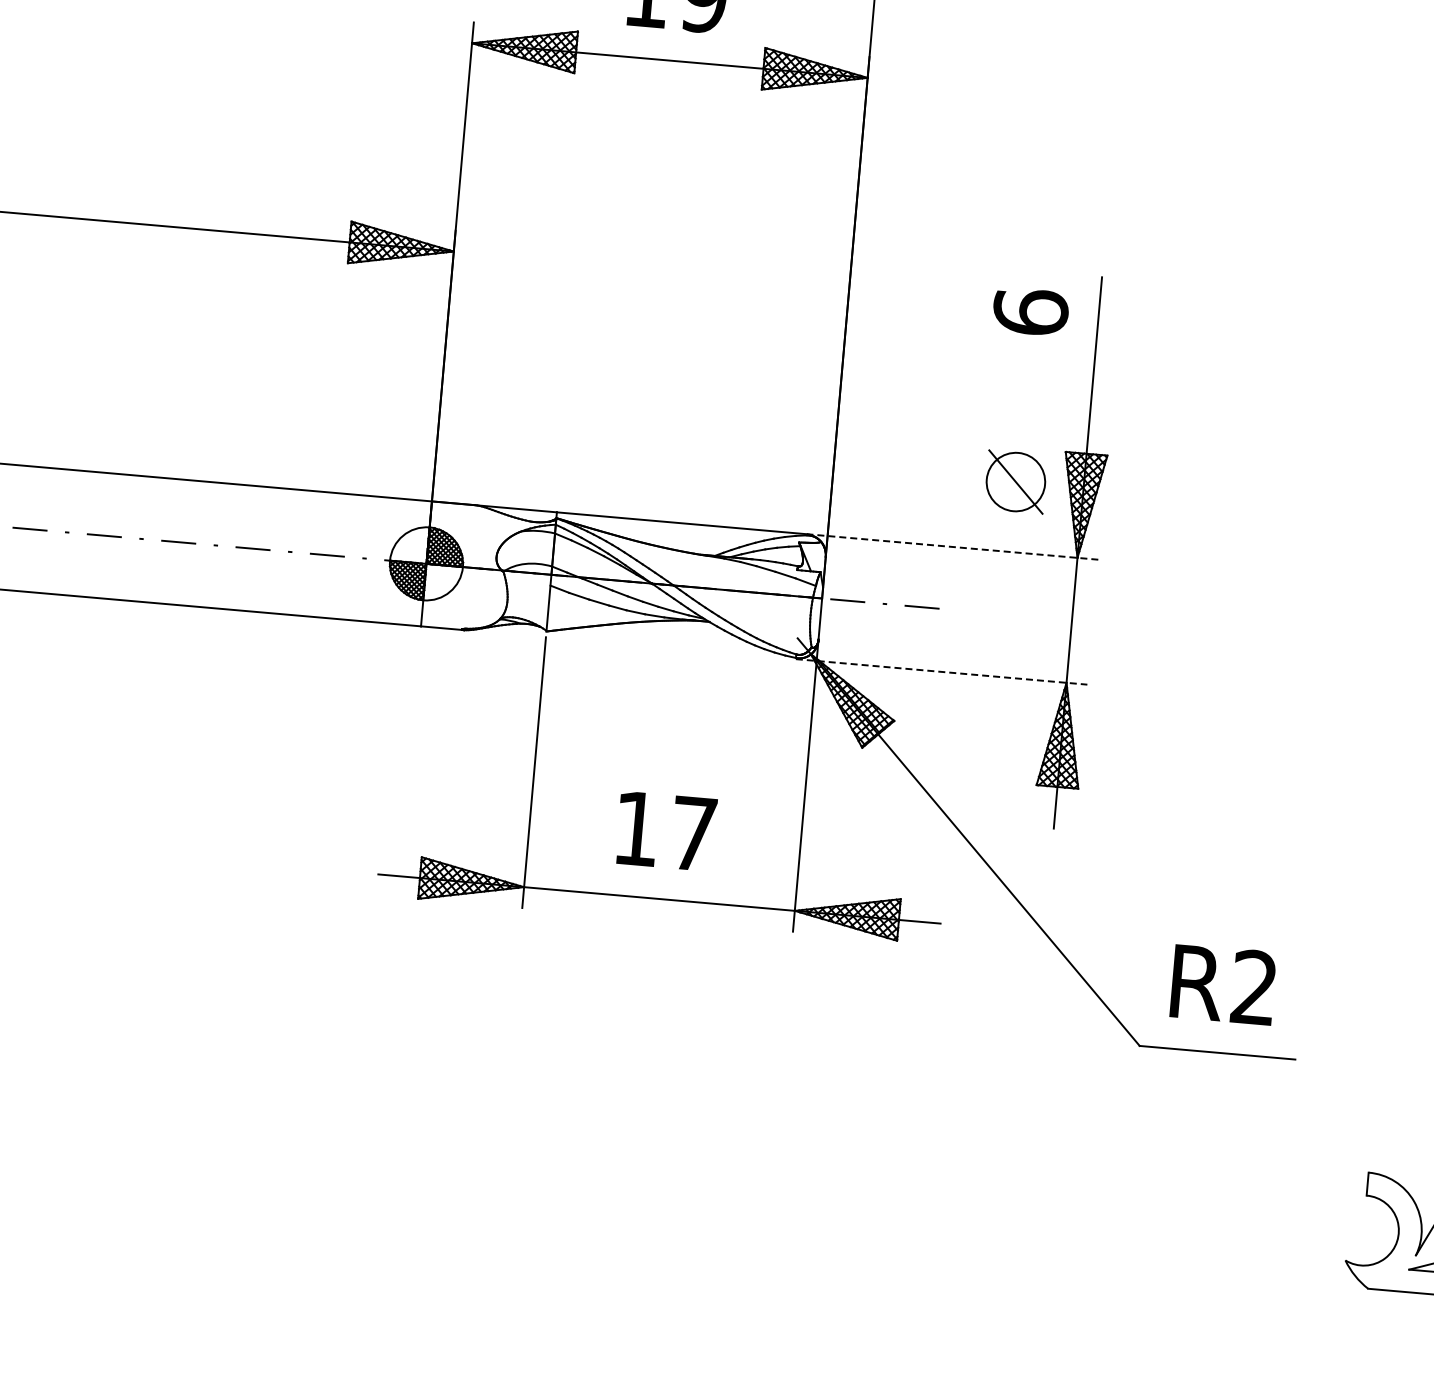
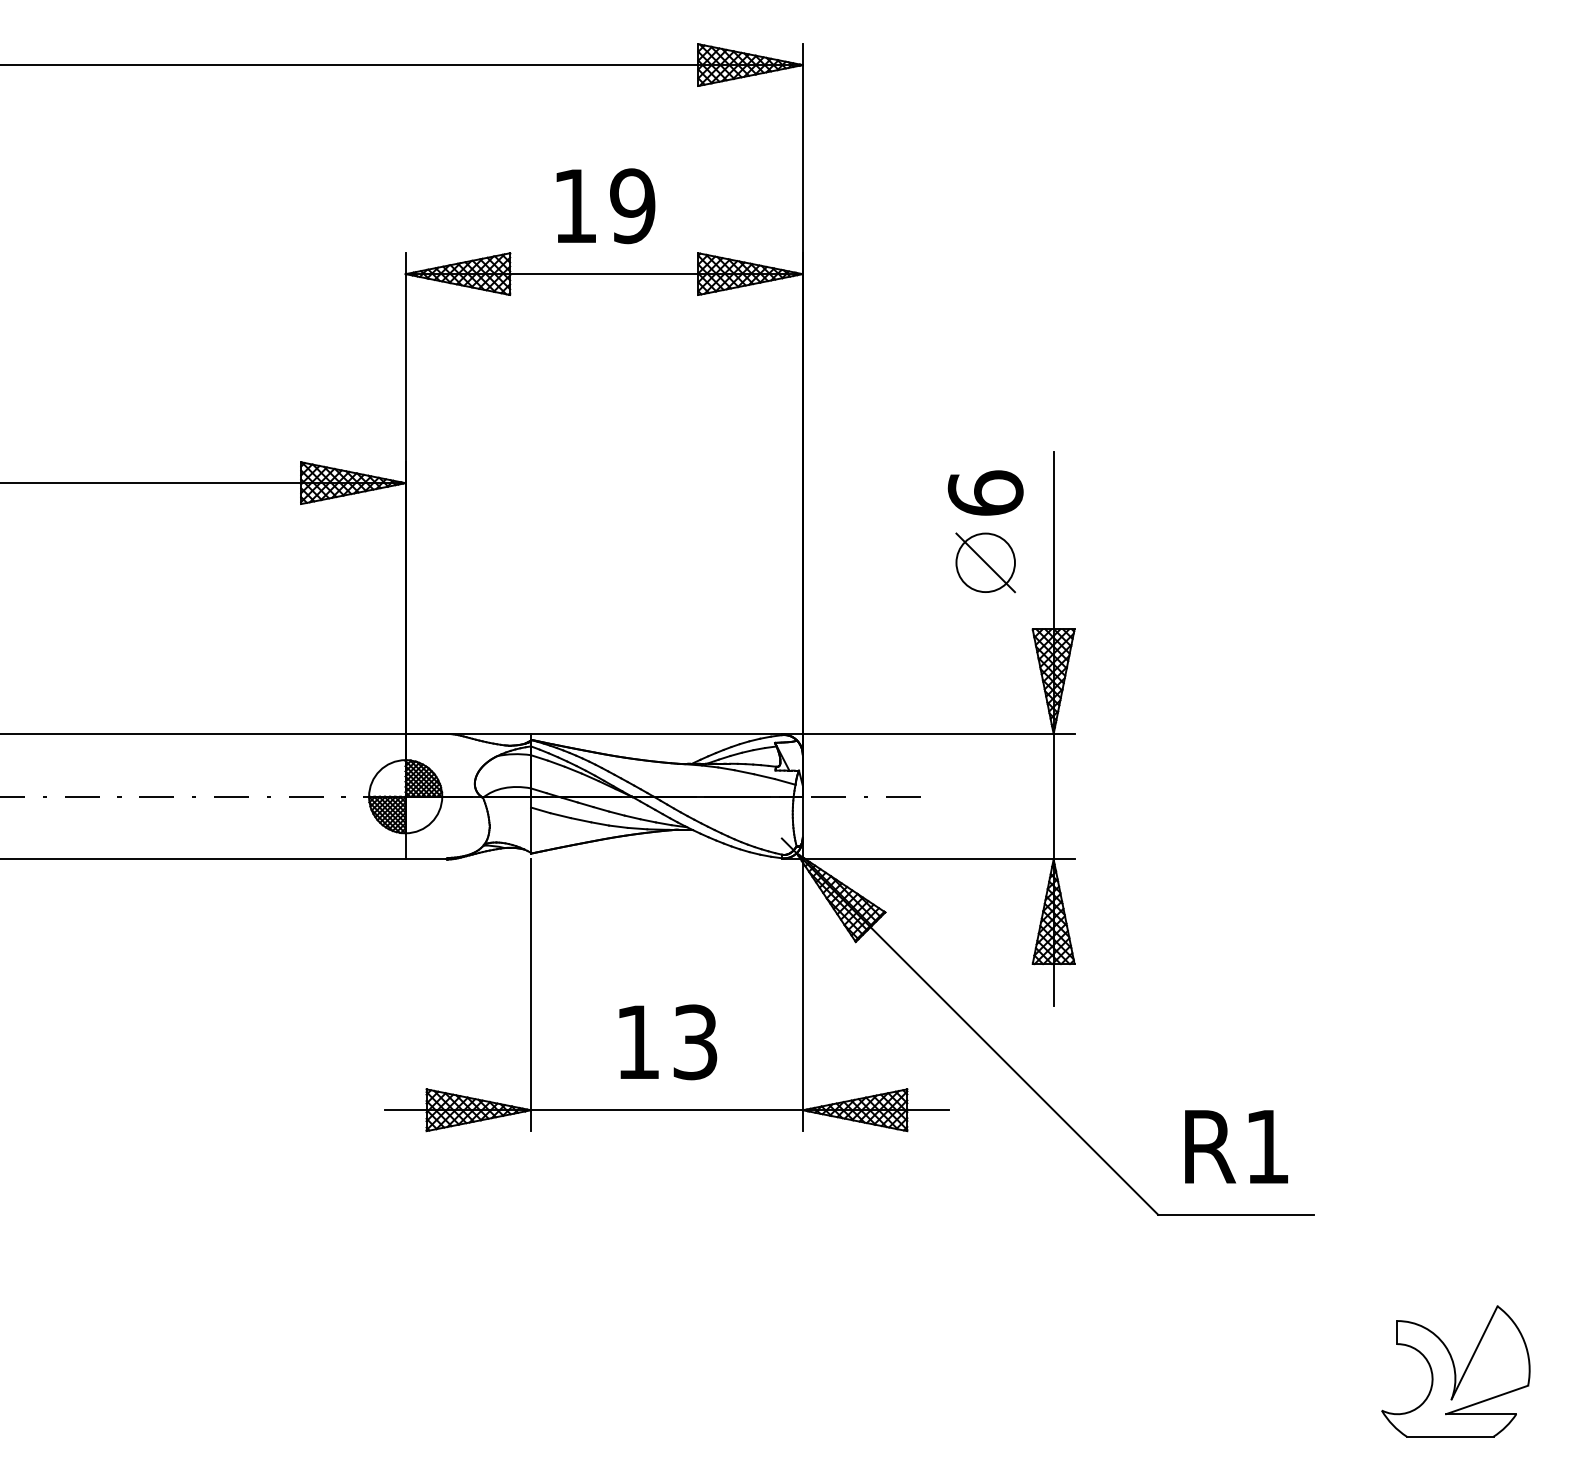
part: (1015, 481) -> (985, 562), moved
line: (951, 547) -> (927, 734), dashed -> solid
line: (941, 671) -> (928, 859), dashed -> solid
text: (693, 833) -> (695, 1042), 17 -> 13
text: (1253, 987) -> (1266, 1146), R2 -> R1

